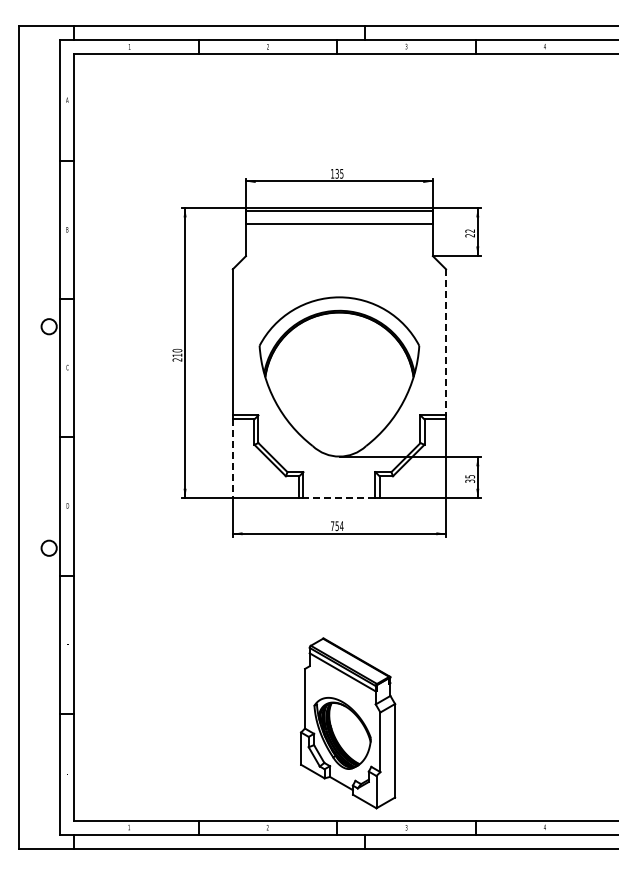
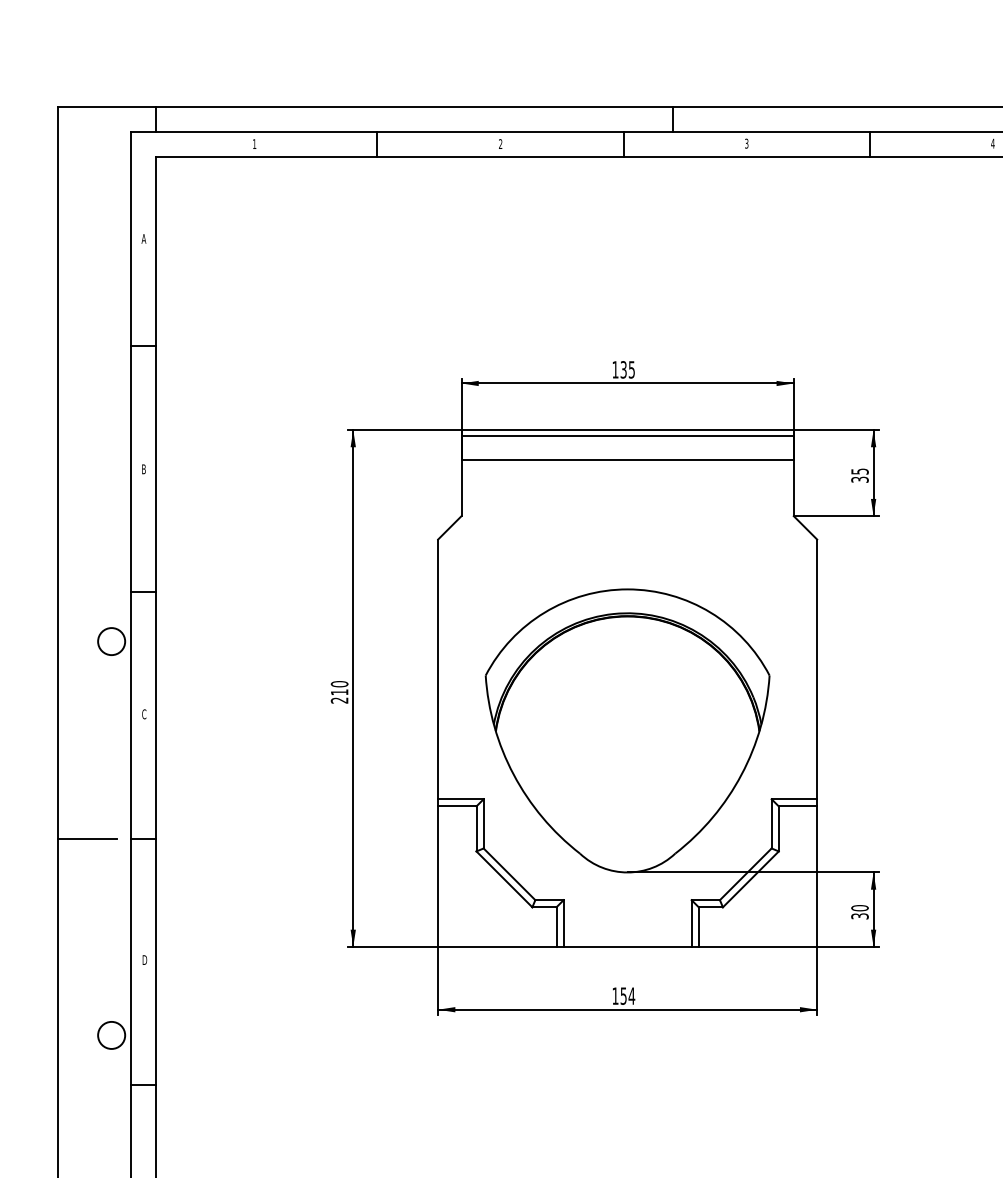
text: (470, 233) -> (860, 475), 22 -> 35
line: (446, 342) -> (817, 669), dashed -> solid
line: (34, 437) -> (85, 838), added
line: (232, 458) -> (437, 875), dashed -> solid
text: (470, 476) -> (860, 907), 35 -> 30
line: (338, 498) -> (625, 946), dashed -> solid
text: (332, 525) -> (615, 994), 754 -> 154

